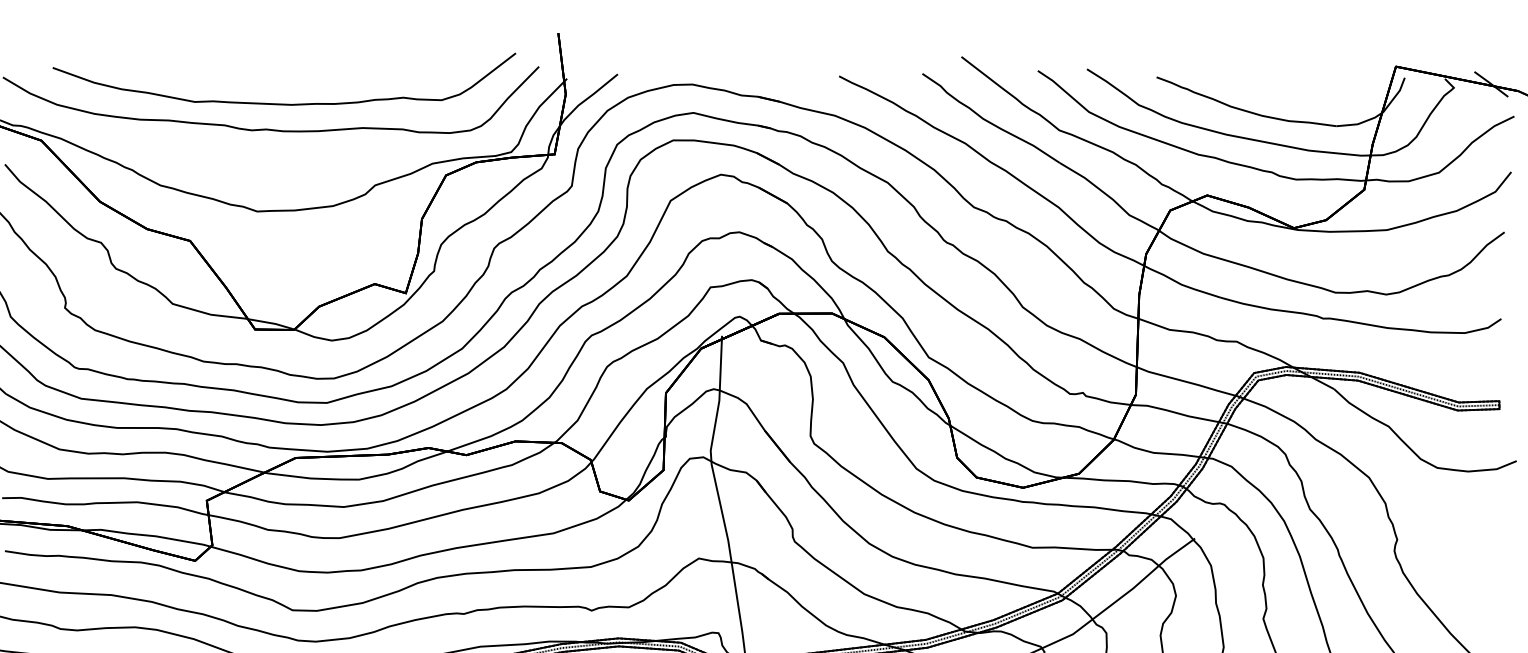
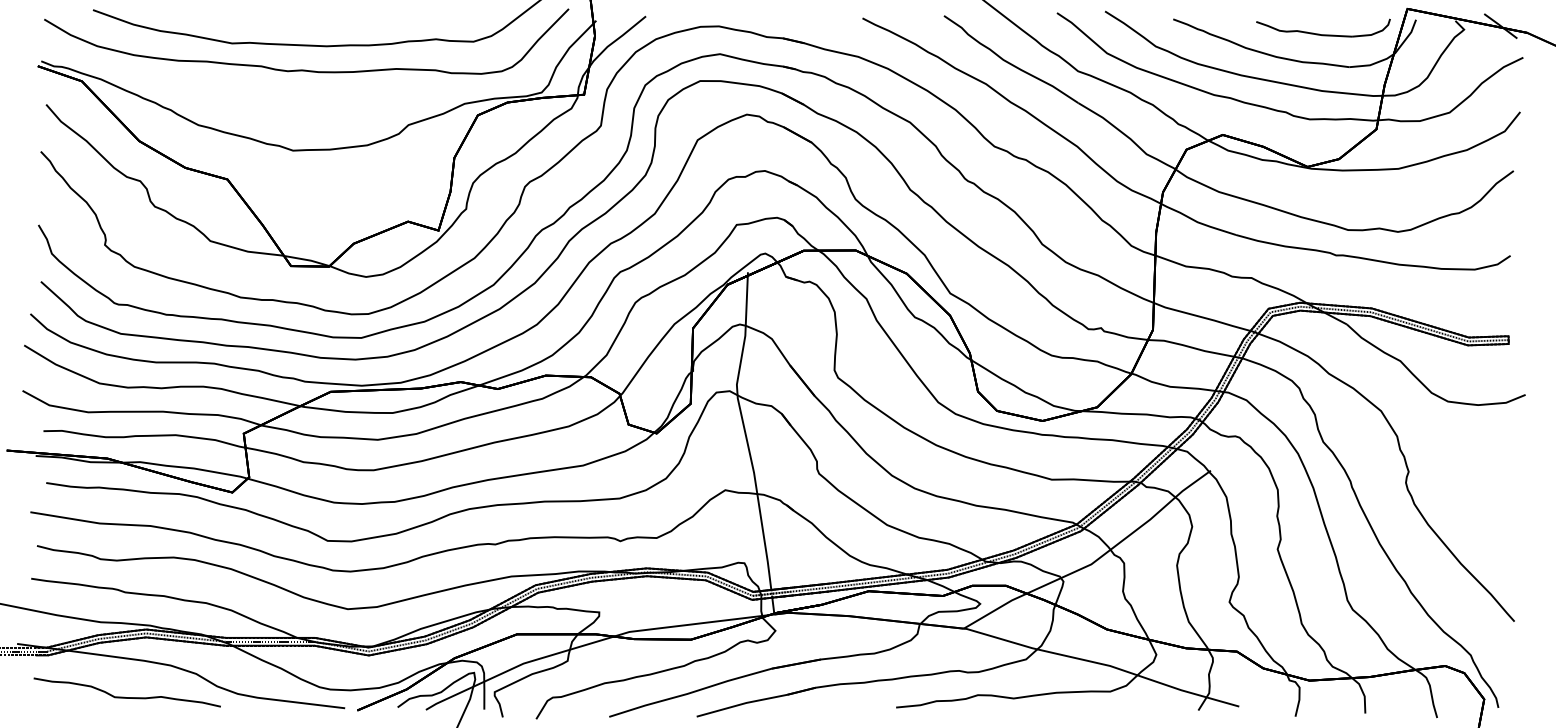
part: (1310, 92) -> (1323, 34), added

